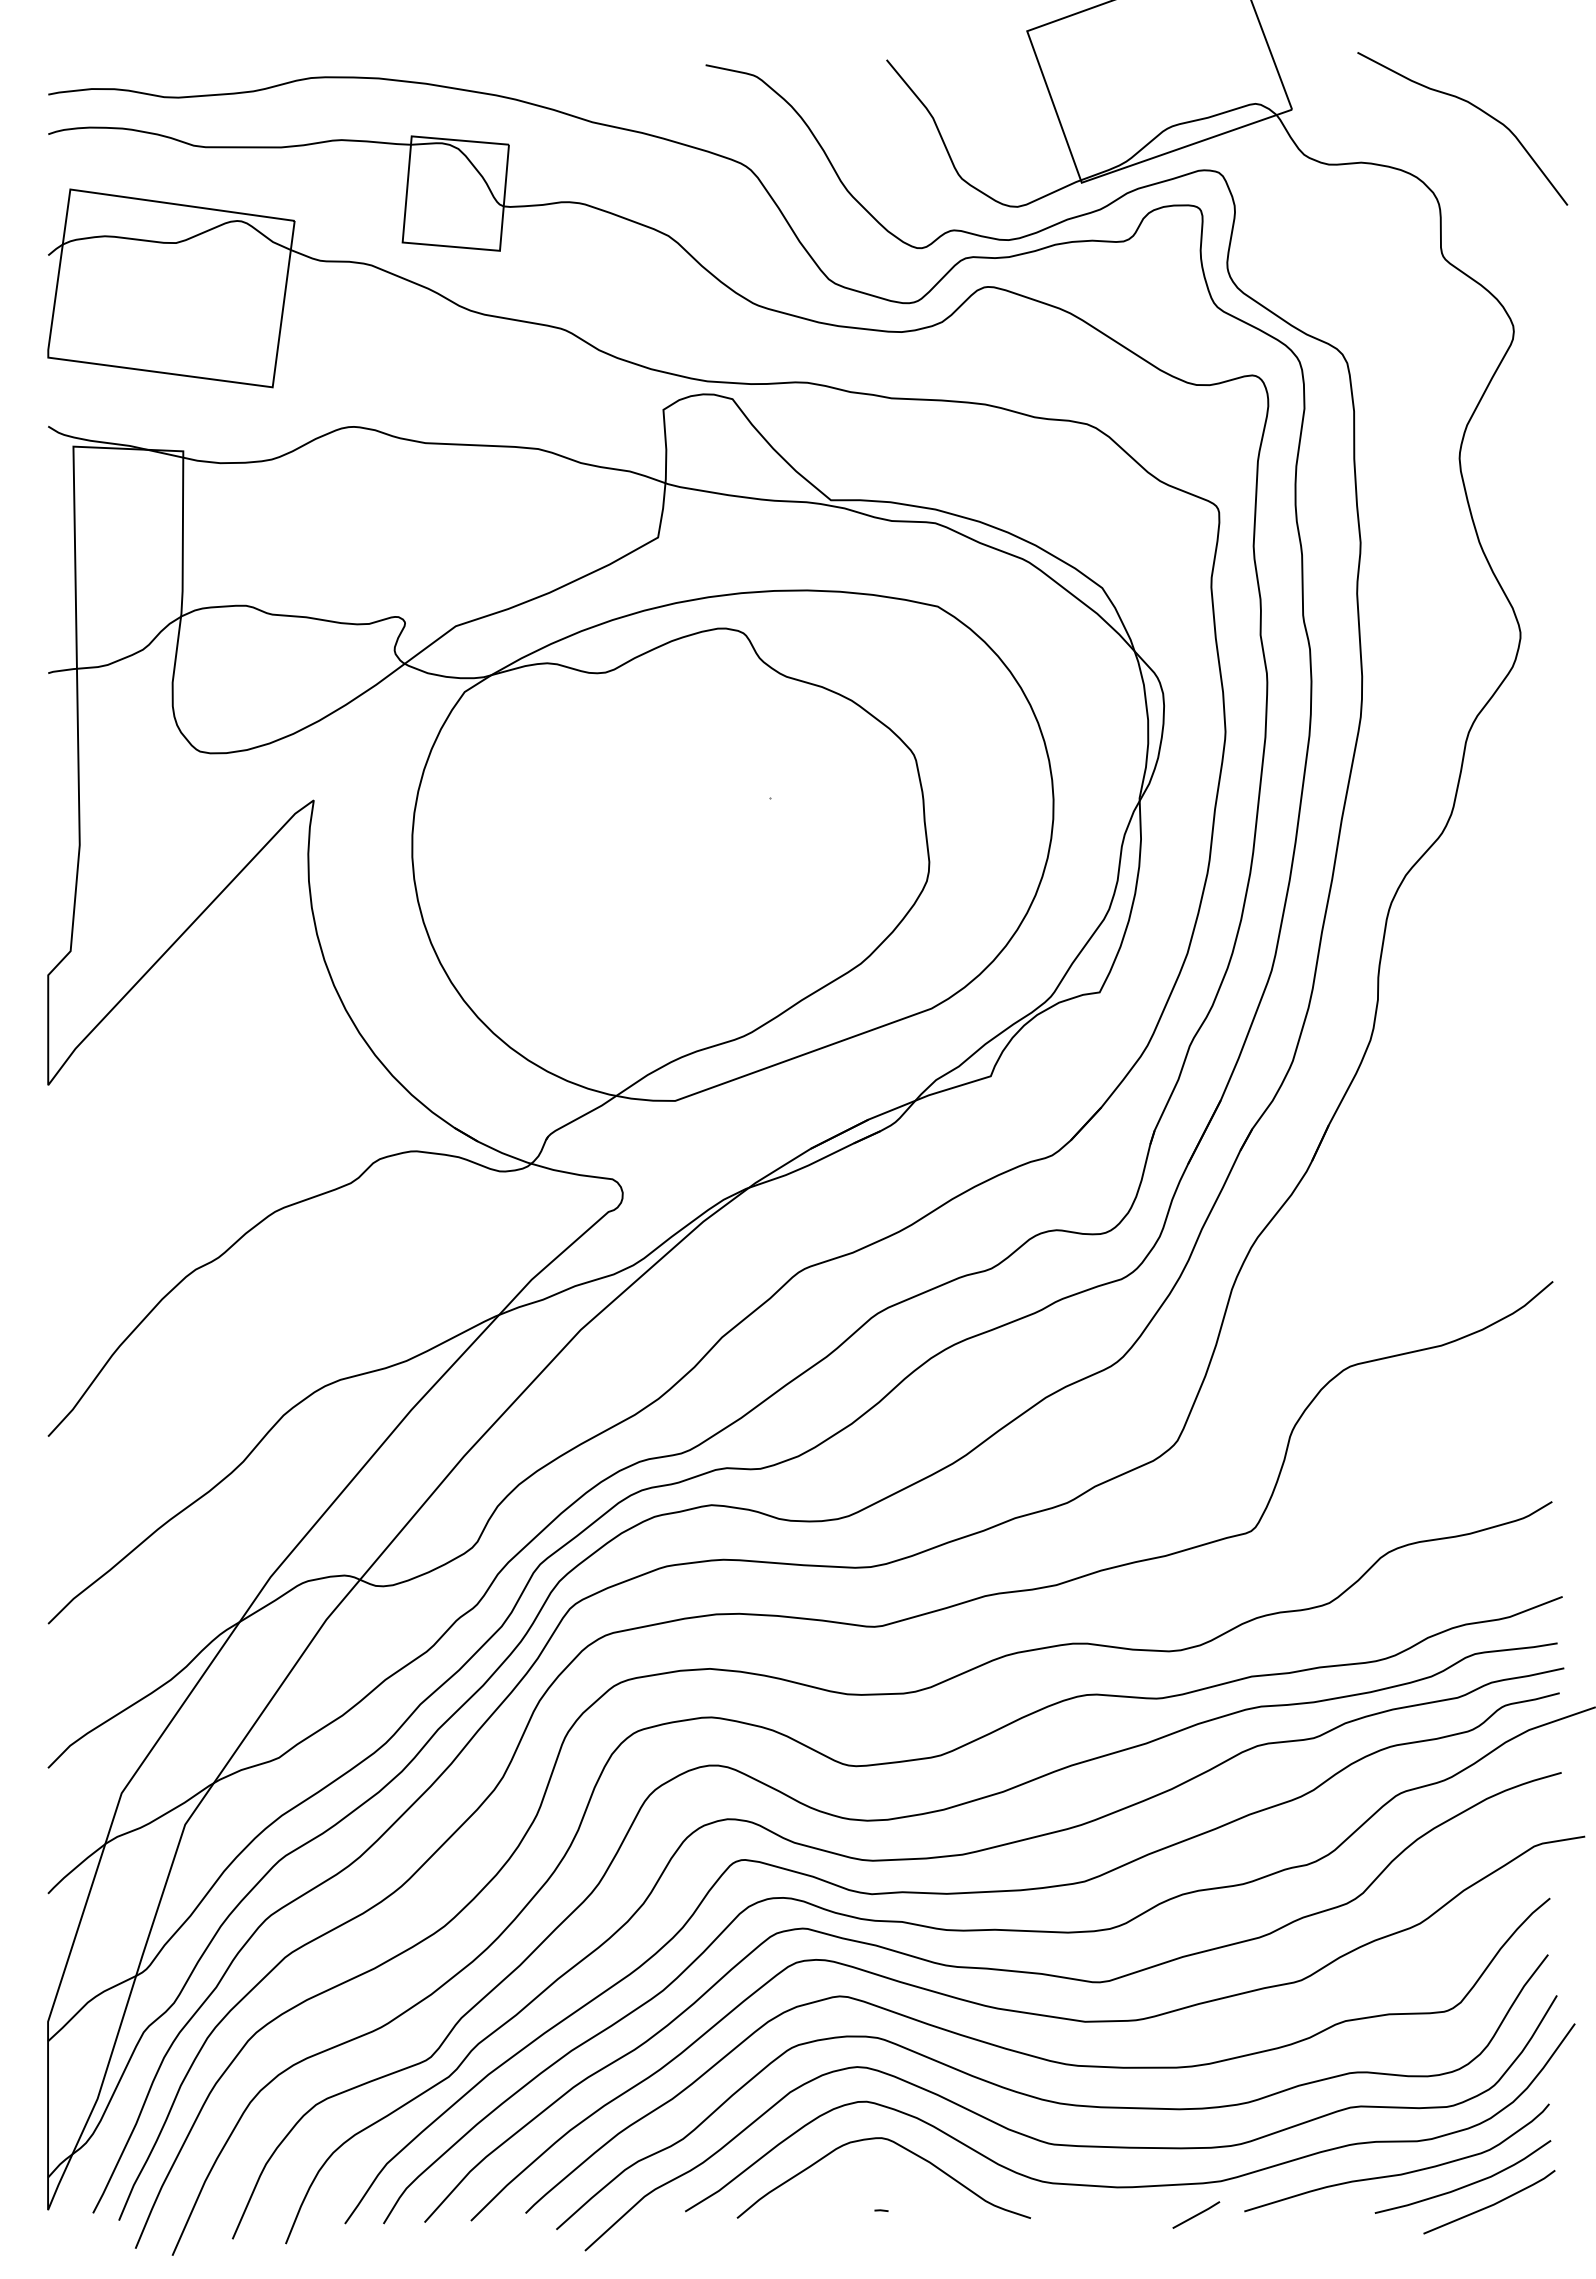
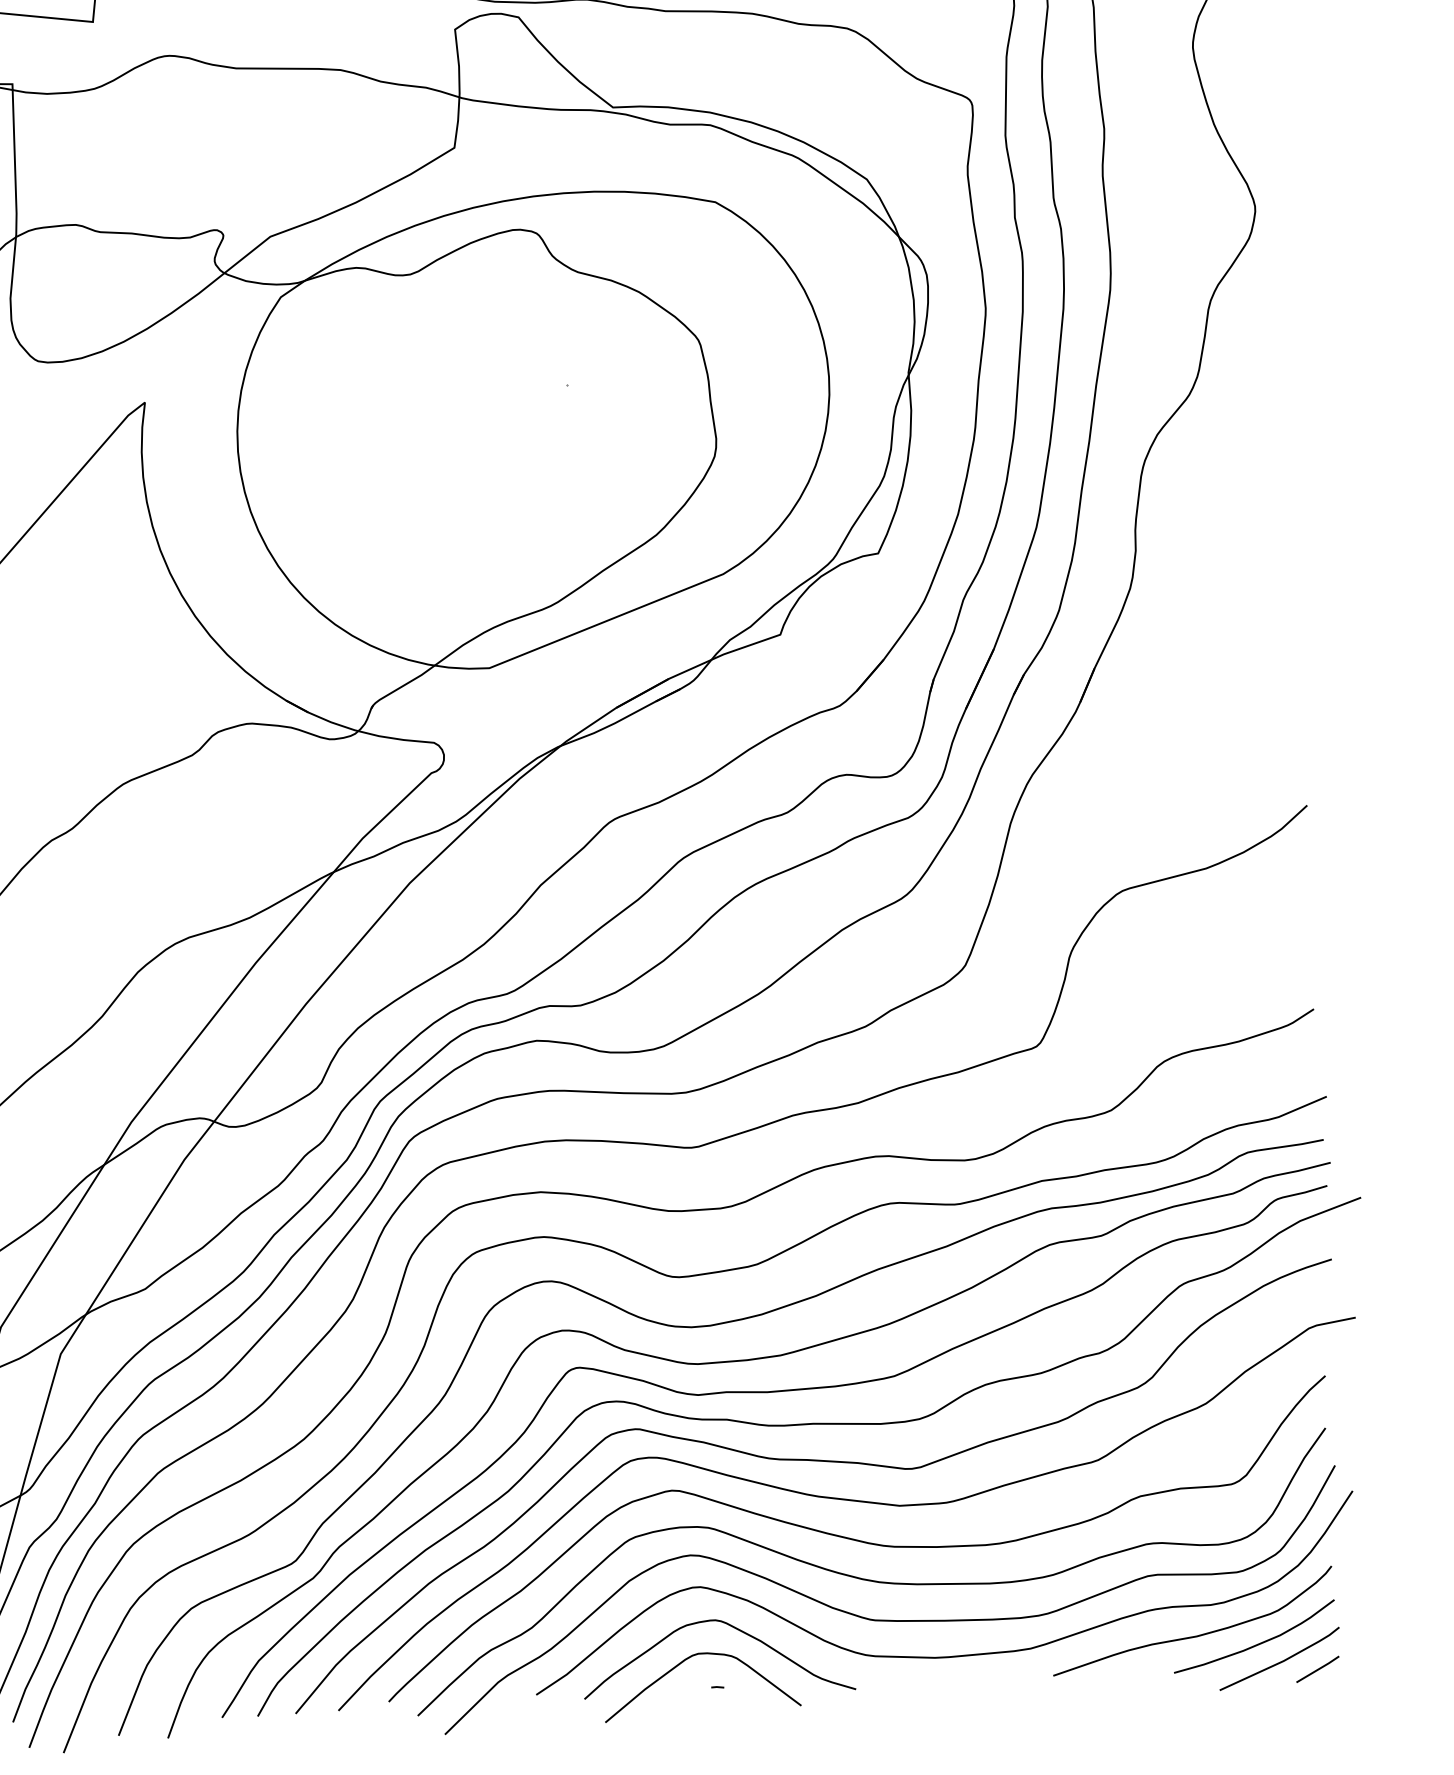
curve: (845, 2182) -> (683, 1662), added
line: (1196, 2214) -> (1317, 1668), moved

